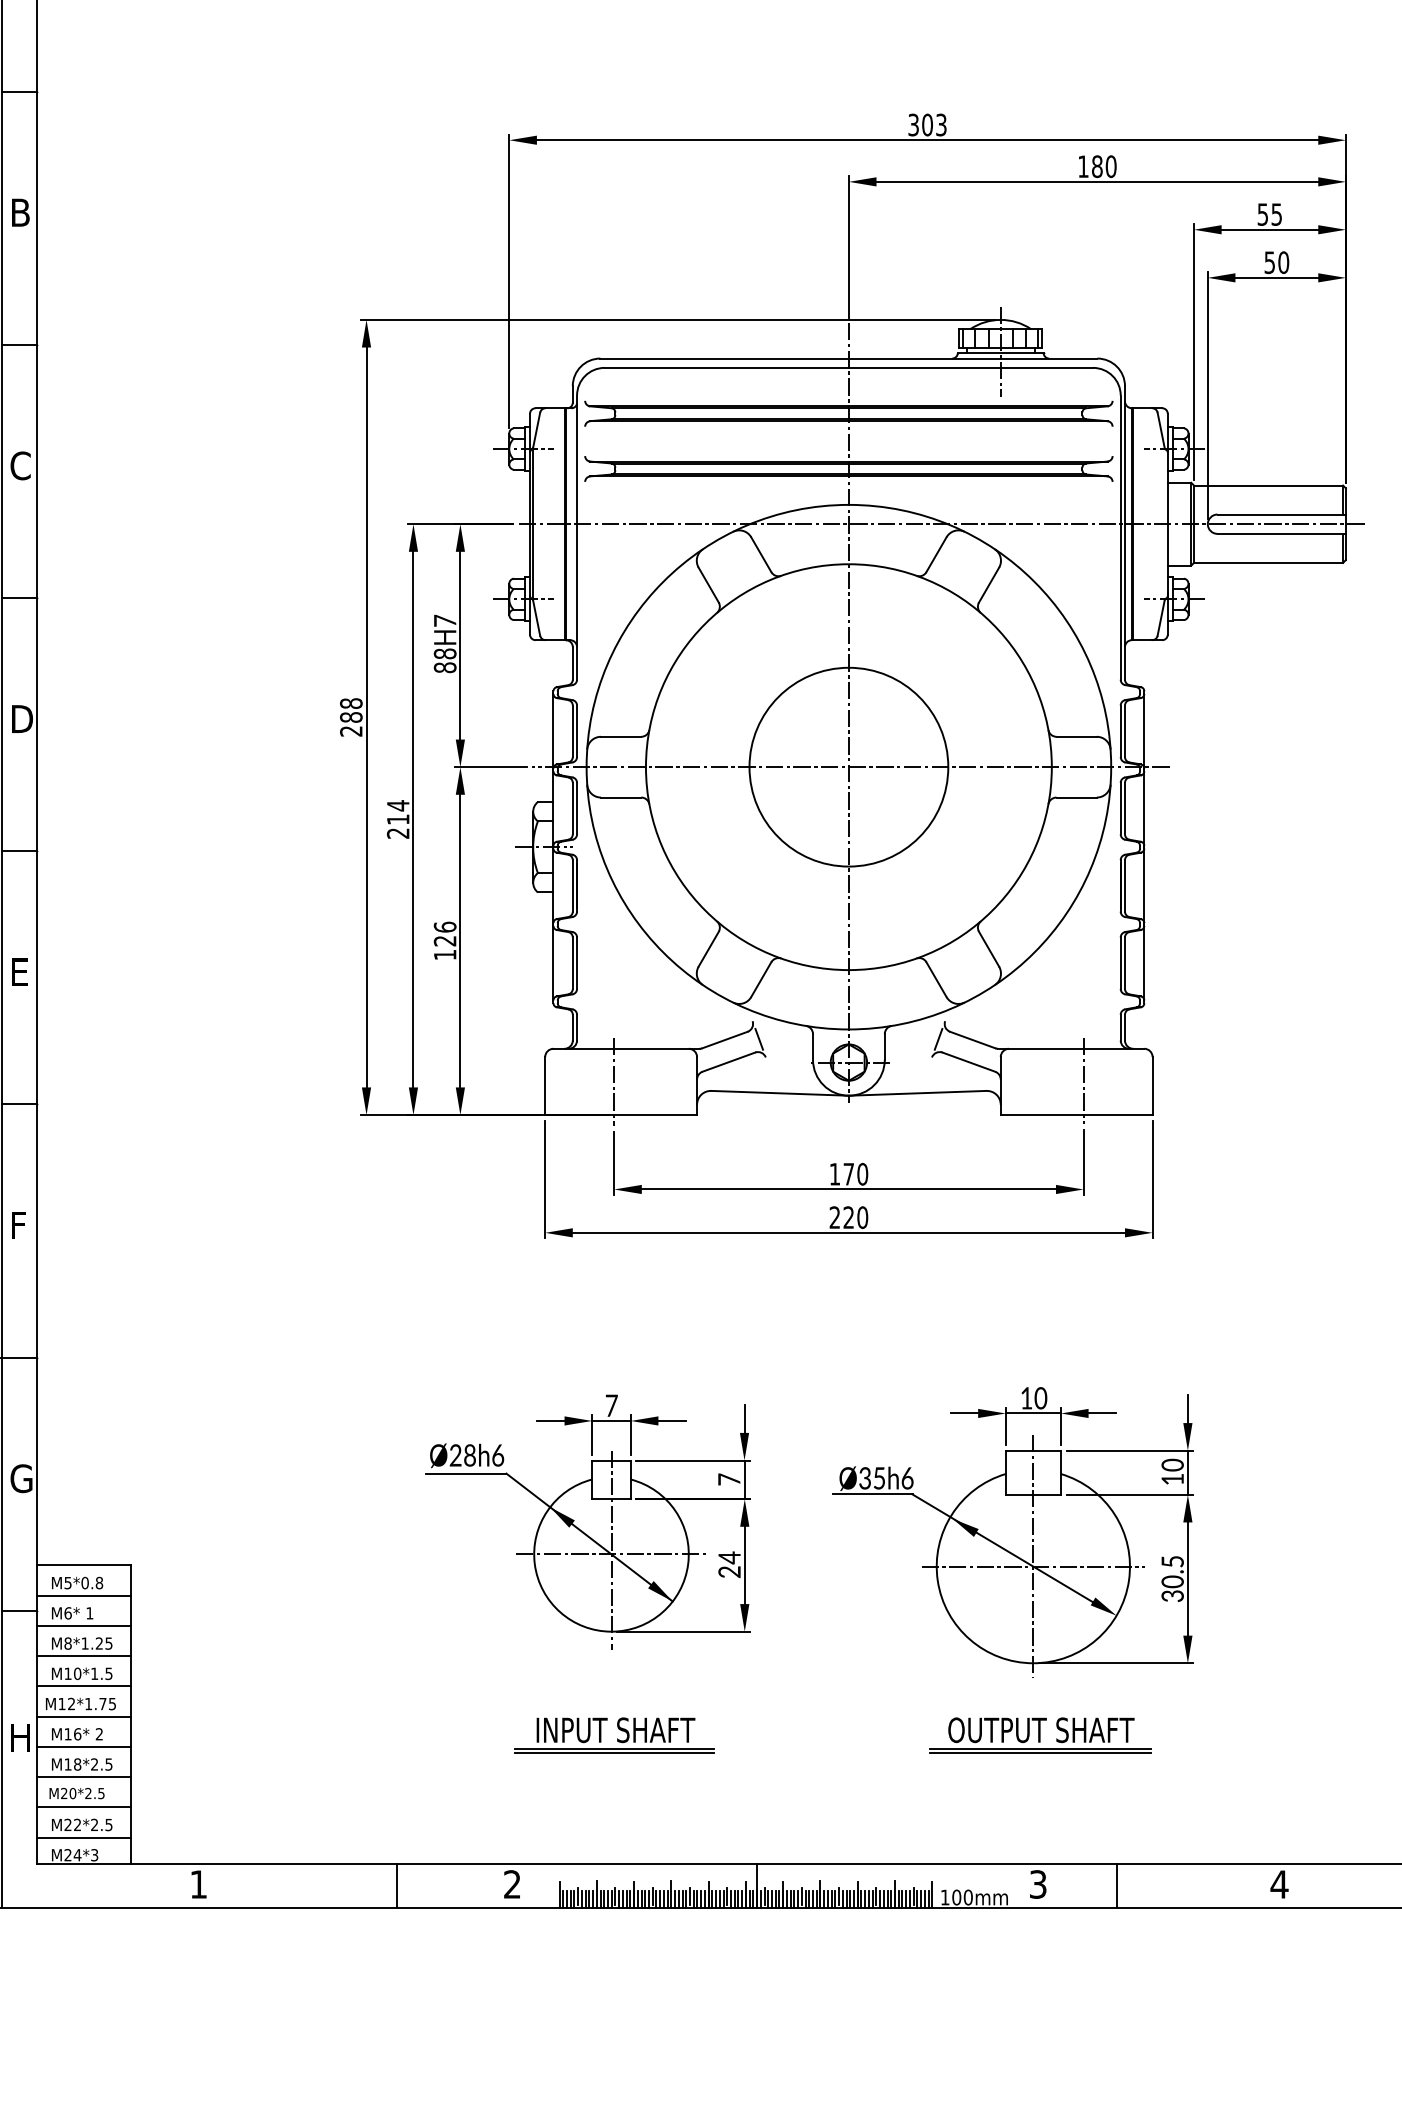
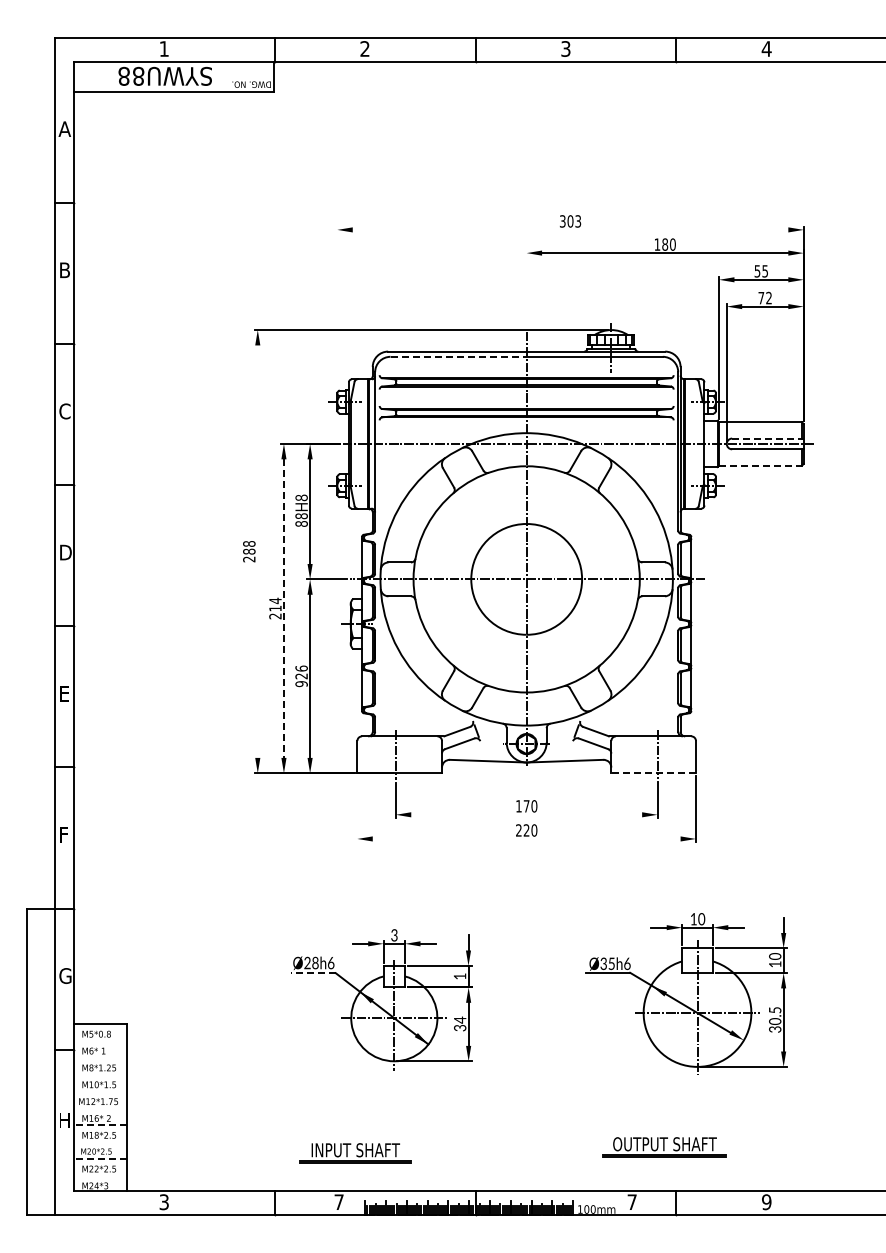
line: (927, 139) -> (570, 229), removed
line: (848, 247) -> (526, 289), removed
text: (1277, 263) -> (765, 298), 50 -> 72
line: (509, 281) -> (337, 308), removed
line: (728, 367) -> (459, 356), solid -> dashed
line: (1280, 514) -> (767, 438), solid -> dashed
line: (1268, 562) -> (760, 465), solid -> dashed
text: (444, 620) -> (301, 497), H7 -> H8
line: (366, 717) -> (257, 551), removed
line: (412, 821) -> (283, 609), solid -> dashed
text: (444, 955) -> (301, 684), 126 -> 926
line: (1076, 1115) -> (653, 773), solid -> dashed
line: (545, 1179) -> (357, 809), removed
line: (848, 1188) -> (526, 814), removed
line: (848, 1231) -> (526, 838), removed
text: (611, 1406) -> (394, 935), 7 -> 3
line: (464, 1474) -> (312, 973), solid -> dashed
text: (728, 1479) -> (459, 976), 7 -> 1
part: (1013, 1531) -> (686, 993), moved
text: (733, 1571) -> (462, 1027), 24 -> 34
line: (82, 1596) -> (99, 1041), removed
line: (82, 1626) -> (99, 1058), removed
line: (82, 1655) -> (99, 1074), removed
line: (82, 1685) -> (99, 1091), removed
line: (82, 1716) -> (99, 1108), removed
part: (615, 1736) -> (355, 1153), moved
part: (1040, 1736) -> (664, 1147), moved
line: (82, 1746) -> (99, 1125), solid -> dashed
line: (82, 1777) -> (99, 1142), removed
line: (82, 1807) -> (99, 1159), solid -> dashed
line: (82, 1838) -> (99, 1176), removed
text: (511, 1883) -> (338, 1201), 2 -> 7
text: (197, 1884) -> (163, 1202), 1 -> 3
text: (1036, 1884) -> (631, 1202), 3 -> 7
text: (1279, 1884) -> (766, 1202), 4 -> 9

